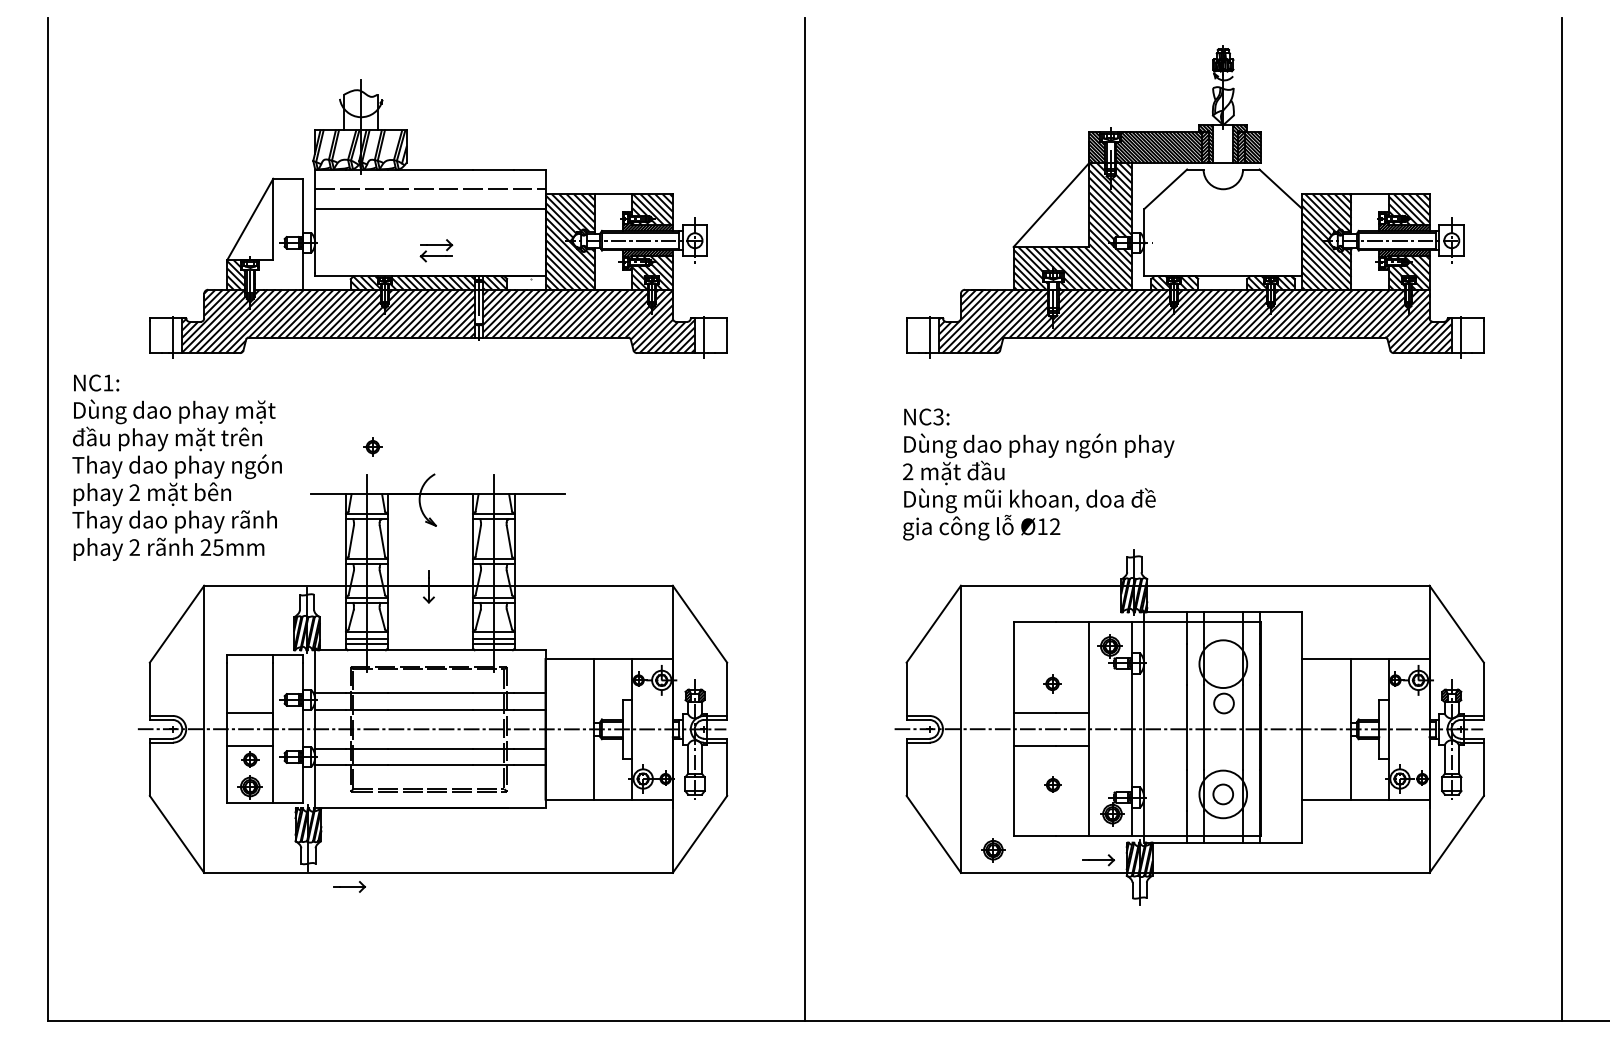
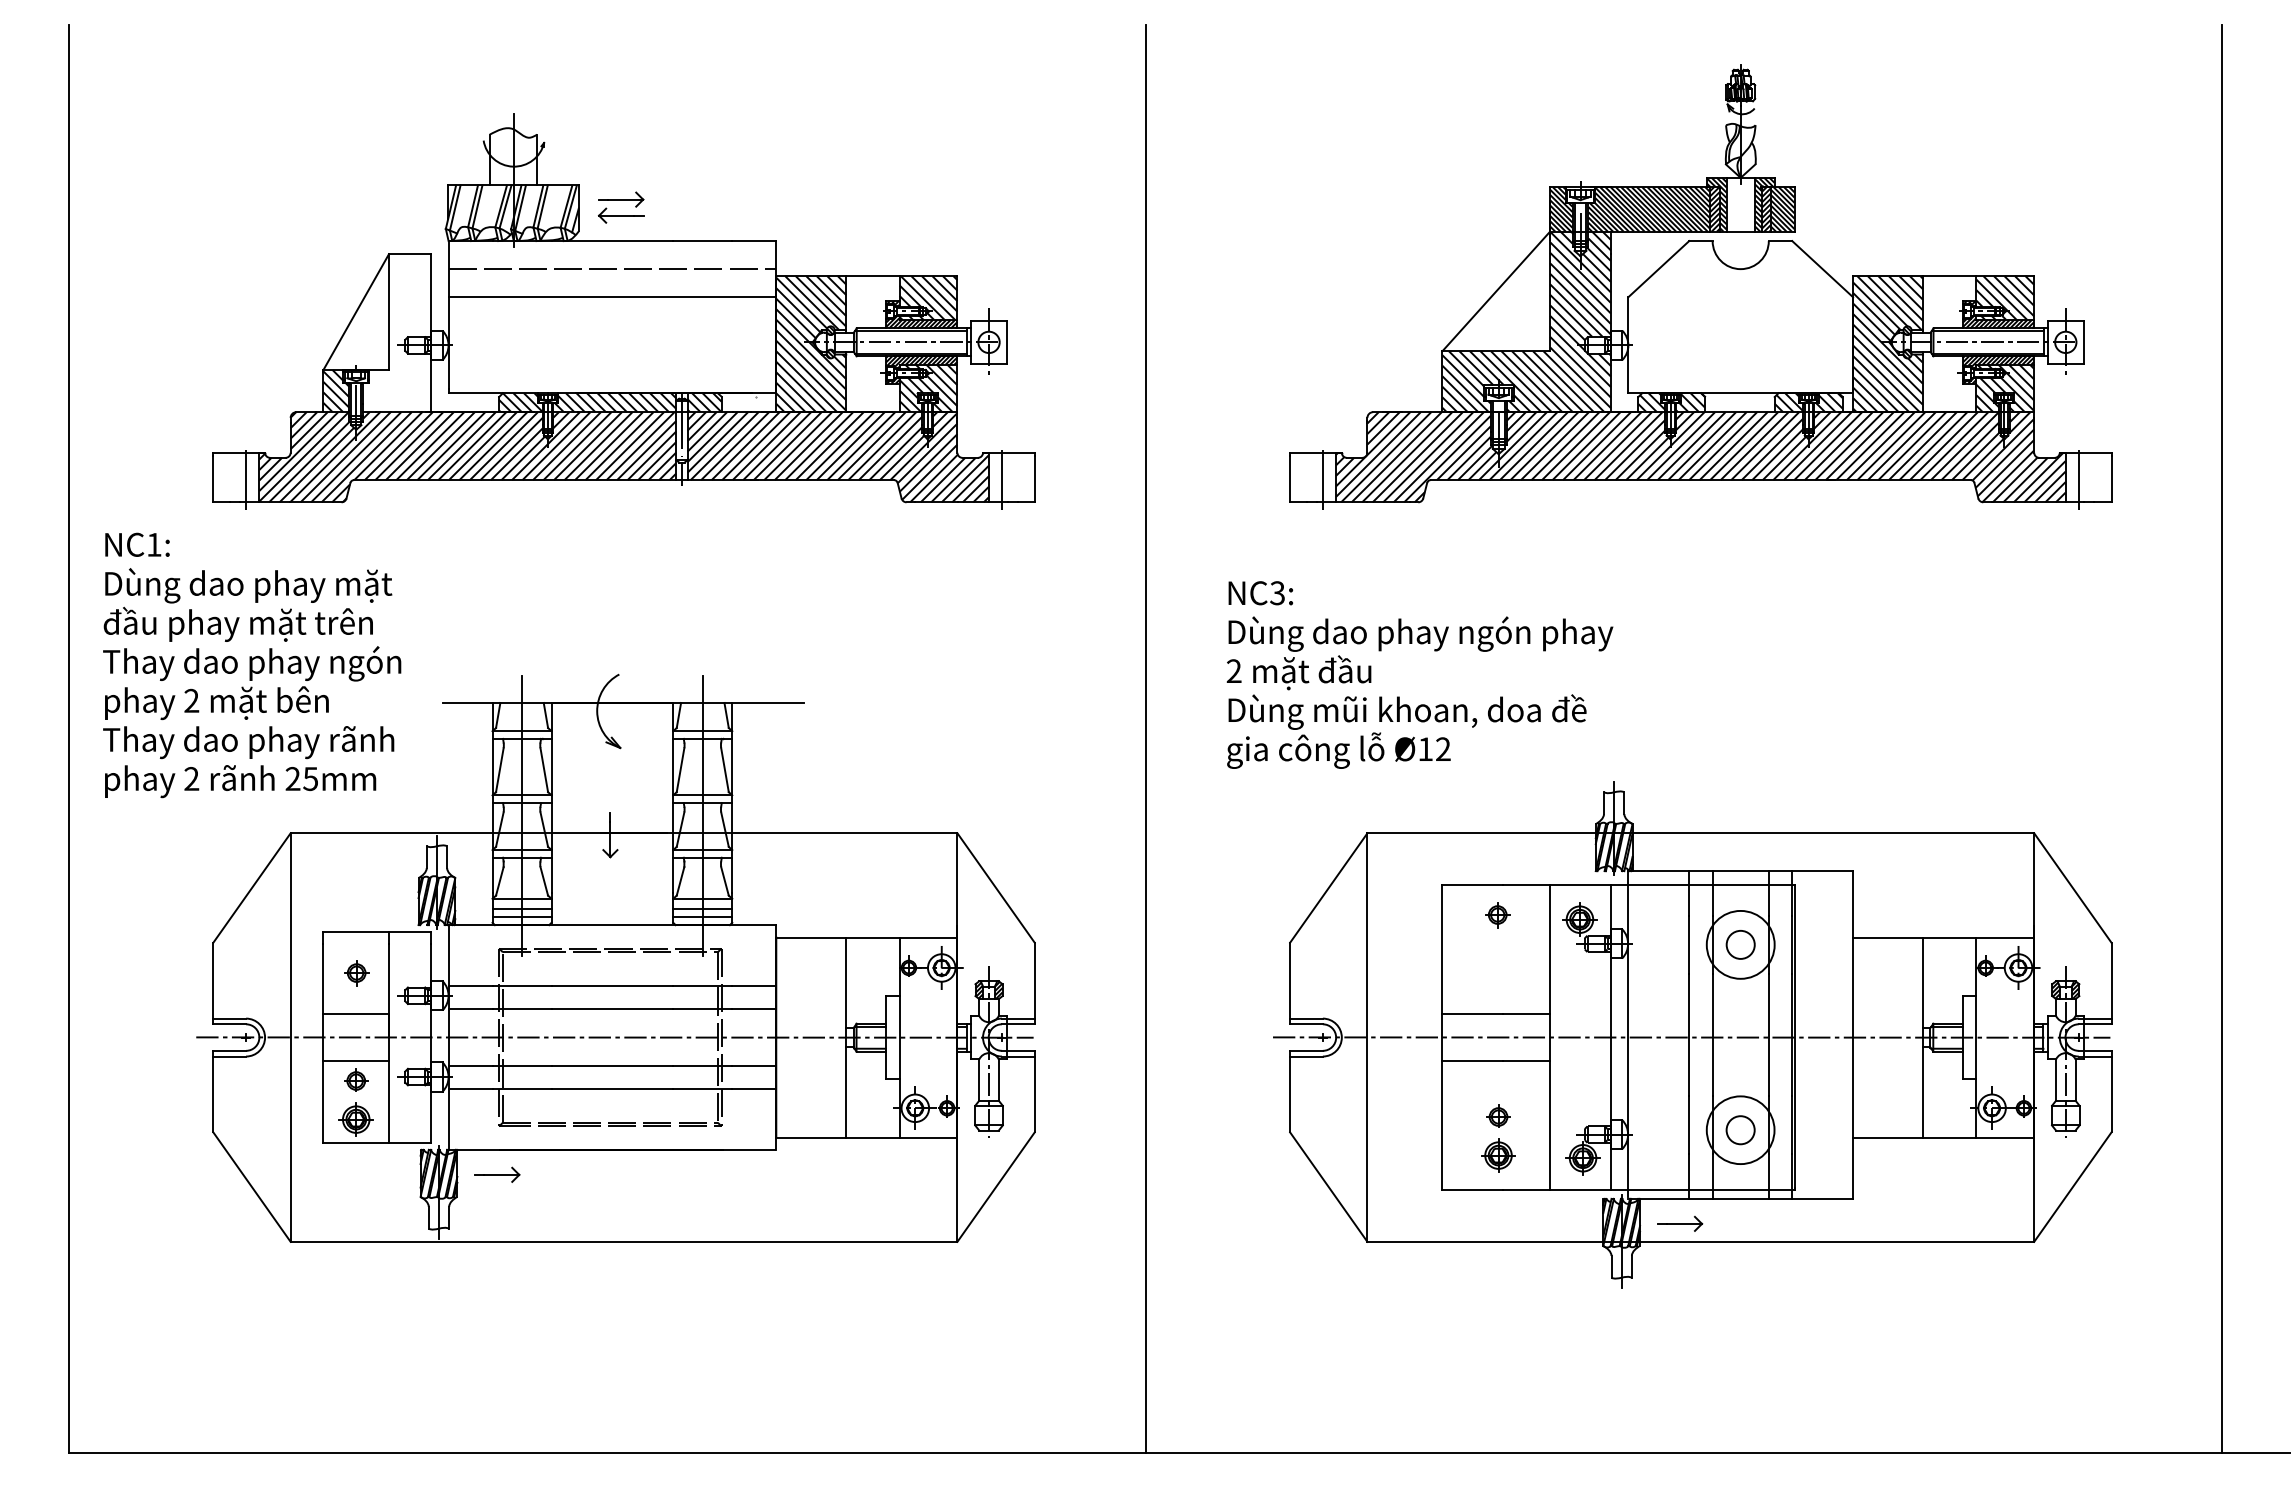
part: (436, 245) -> (621, 200), moved
part: (372, 447) -> (356, 973), moved
text: (1038, 474) -> (1419, 674), moved
part: (1052, 684) -> (1497, 915), moved
circle: (1223, 703) -> (1740, 944), moved
part: (993, 850) -> (1498, 1155), moved
part: (1098, 859) -> (1680, 1223), moved
part: (349, 886) -> (497, 1174), moved

